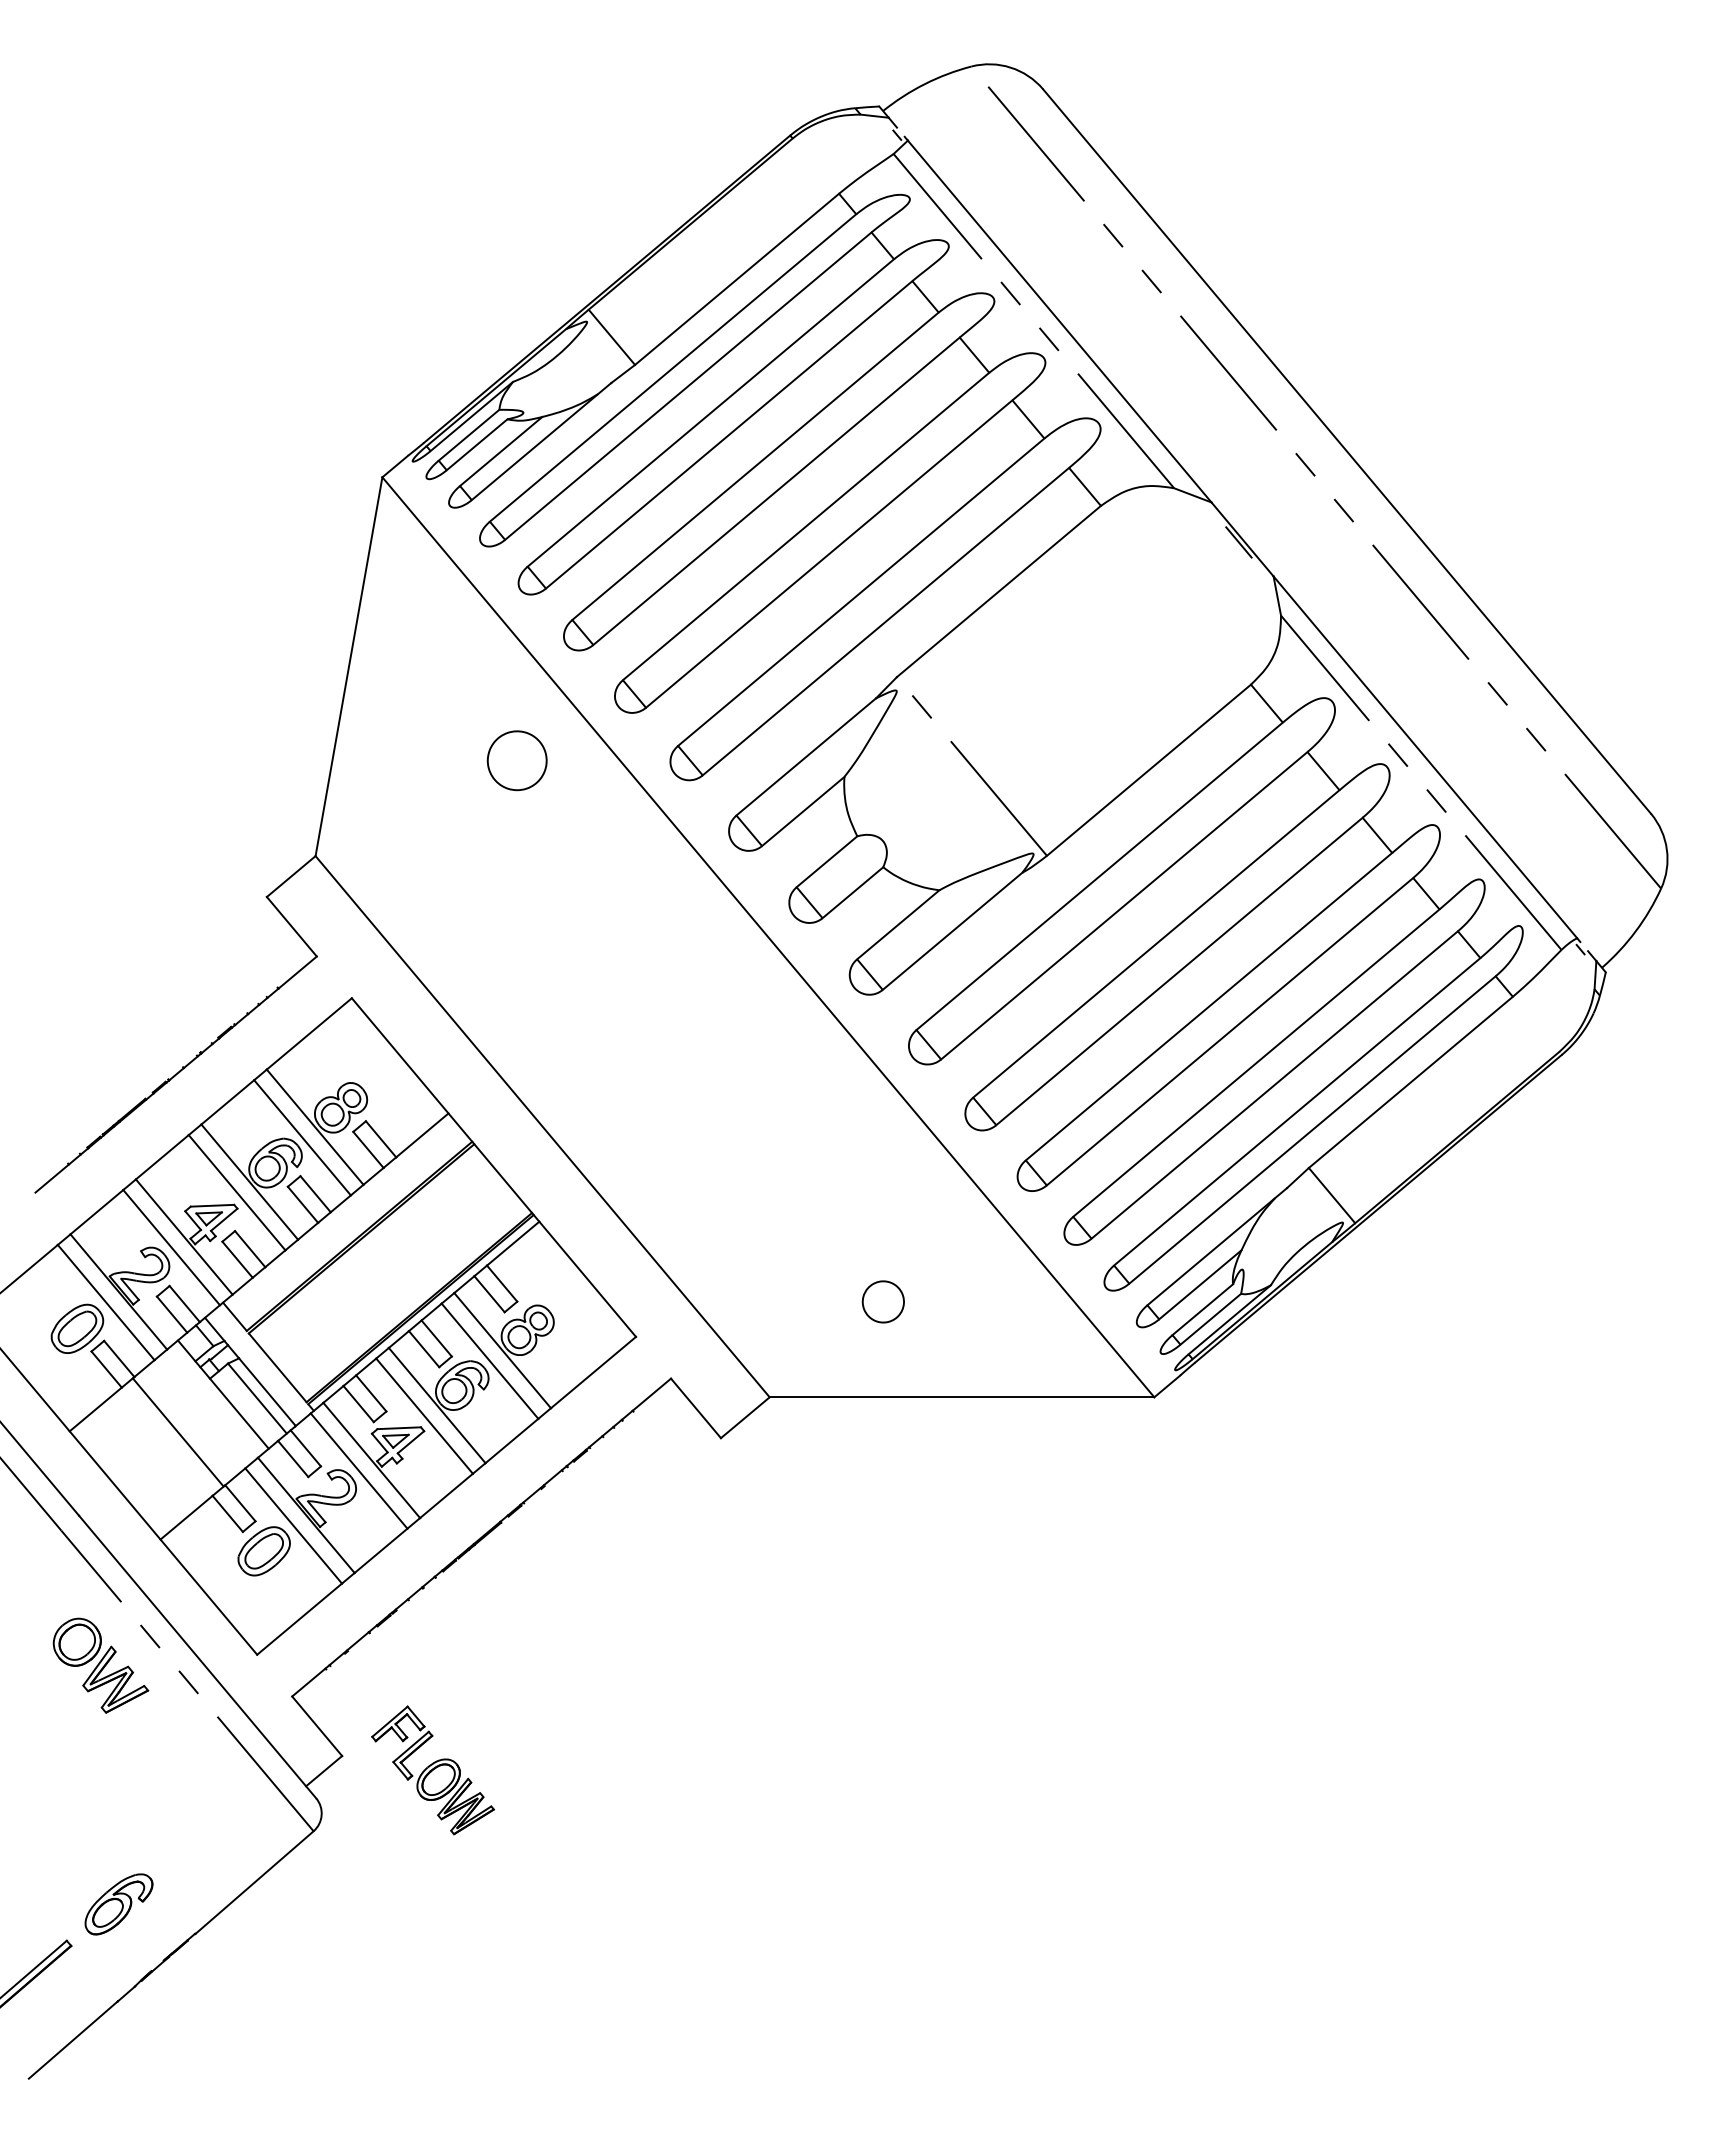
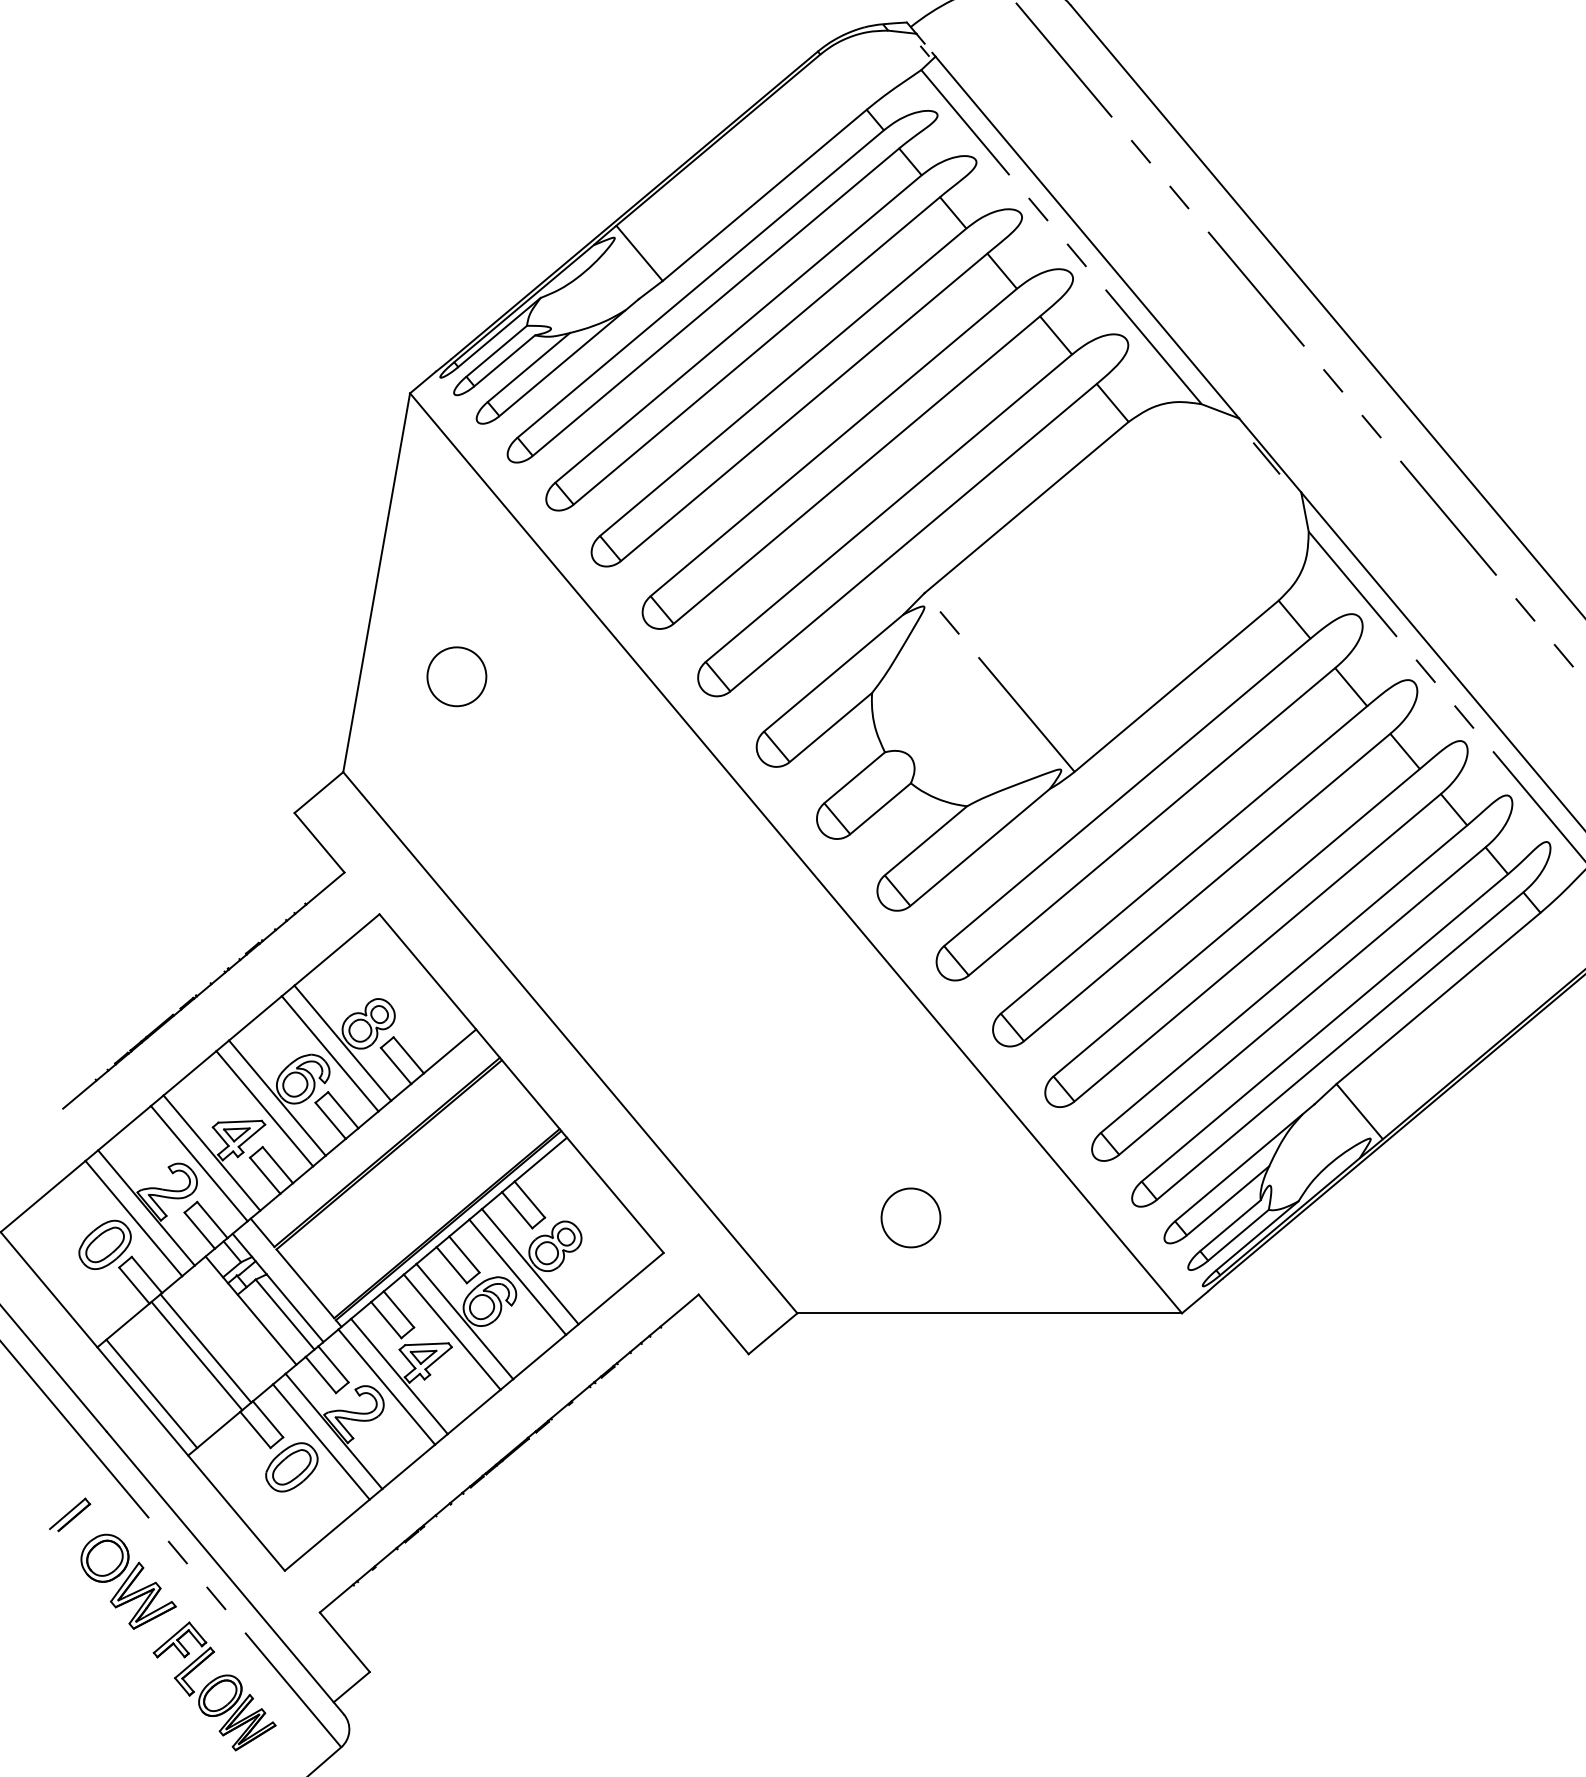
part: (516, 760) -> (456, 676), moved
part: (883, 1301) -> (911, 1217), size x1.43
line: (168, 1439) -> (196, 1355), added
line: (123, 1477) -> (151, 1393), added
part: (42, 1598) -> (70, 1514), added
part: (432, 1770) -> (214, 1686), moved

